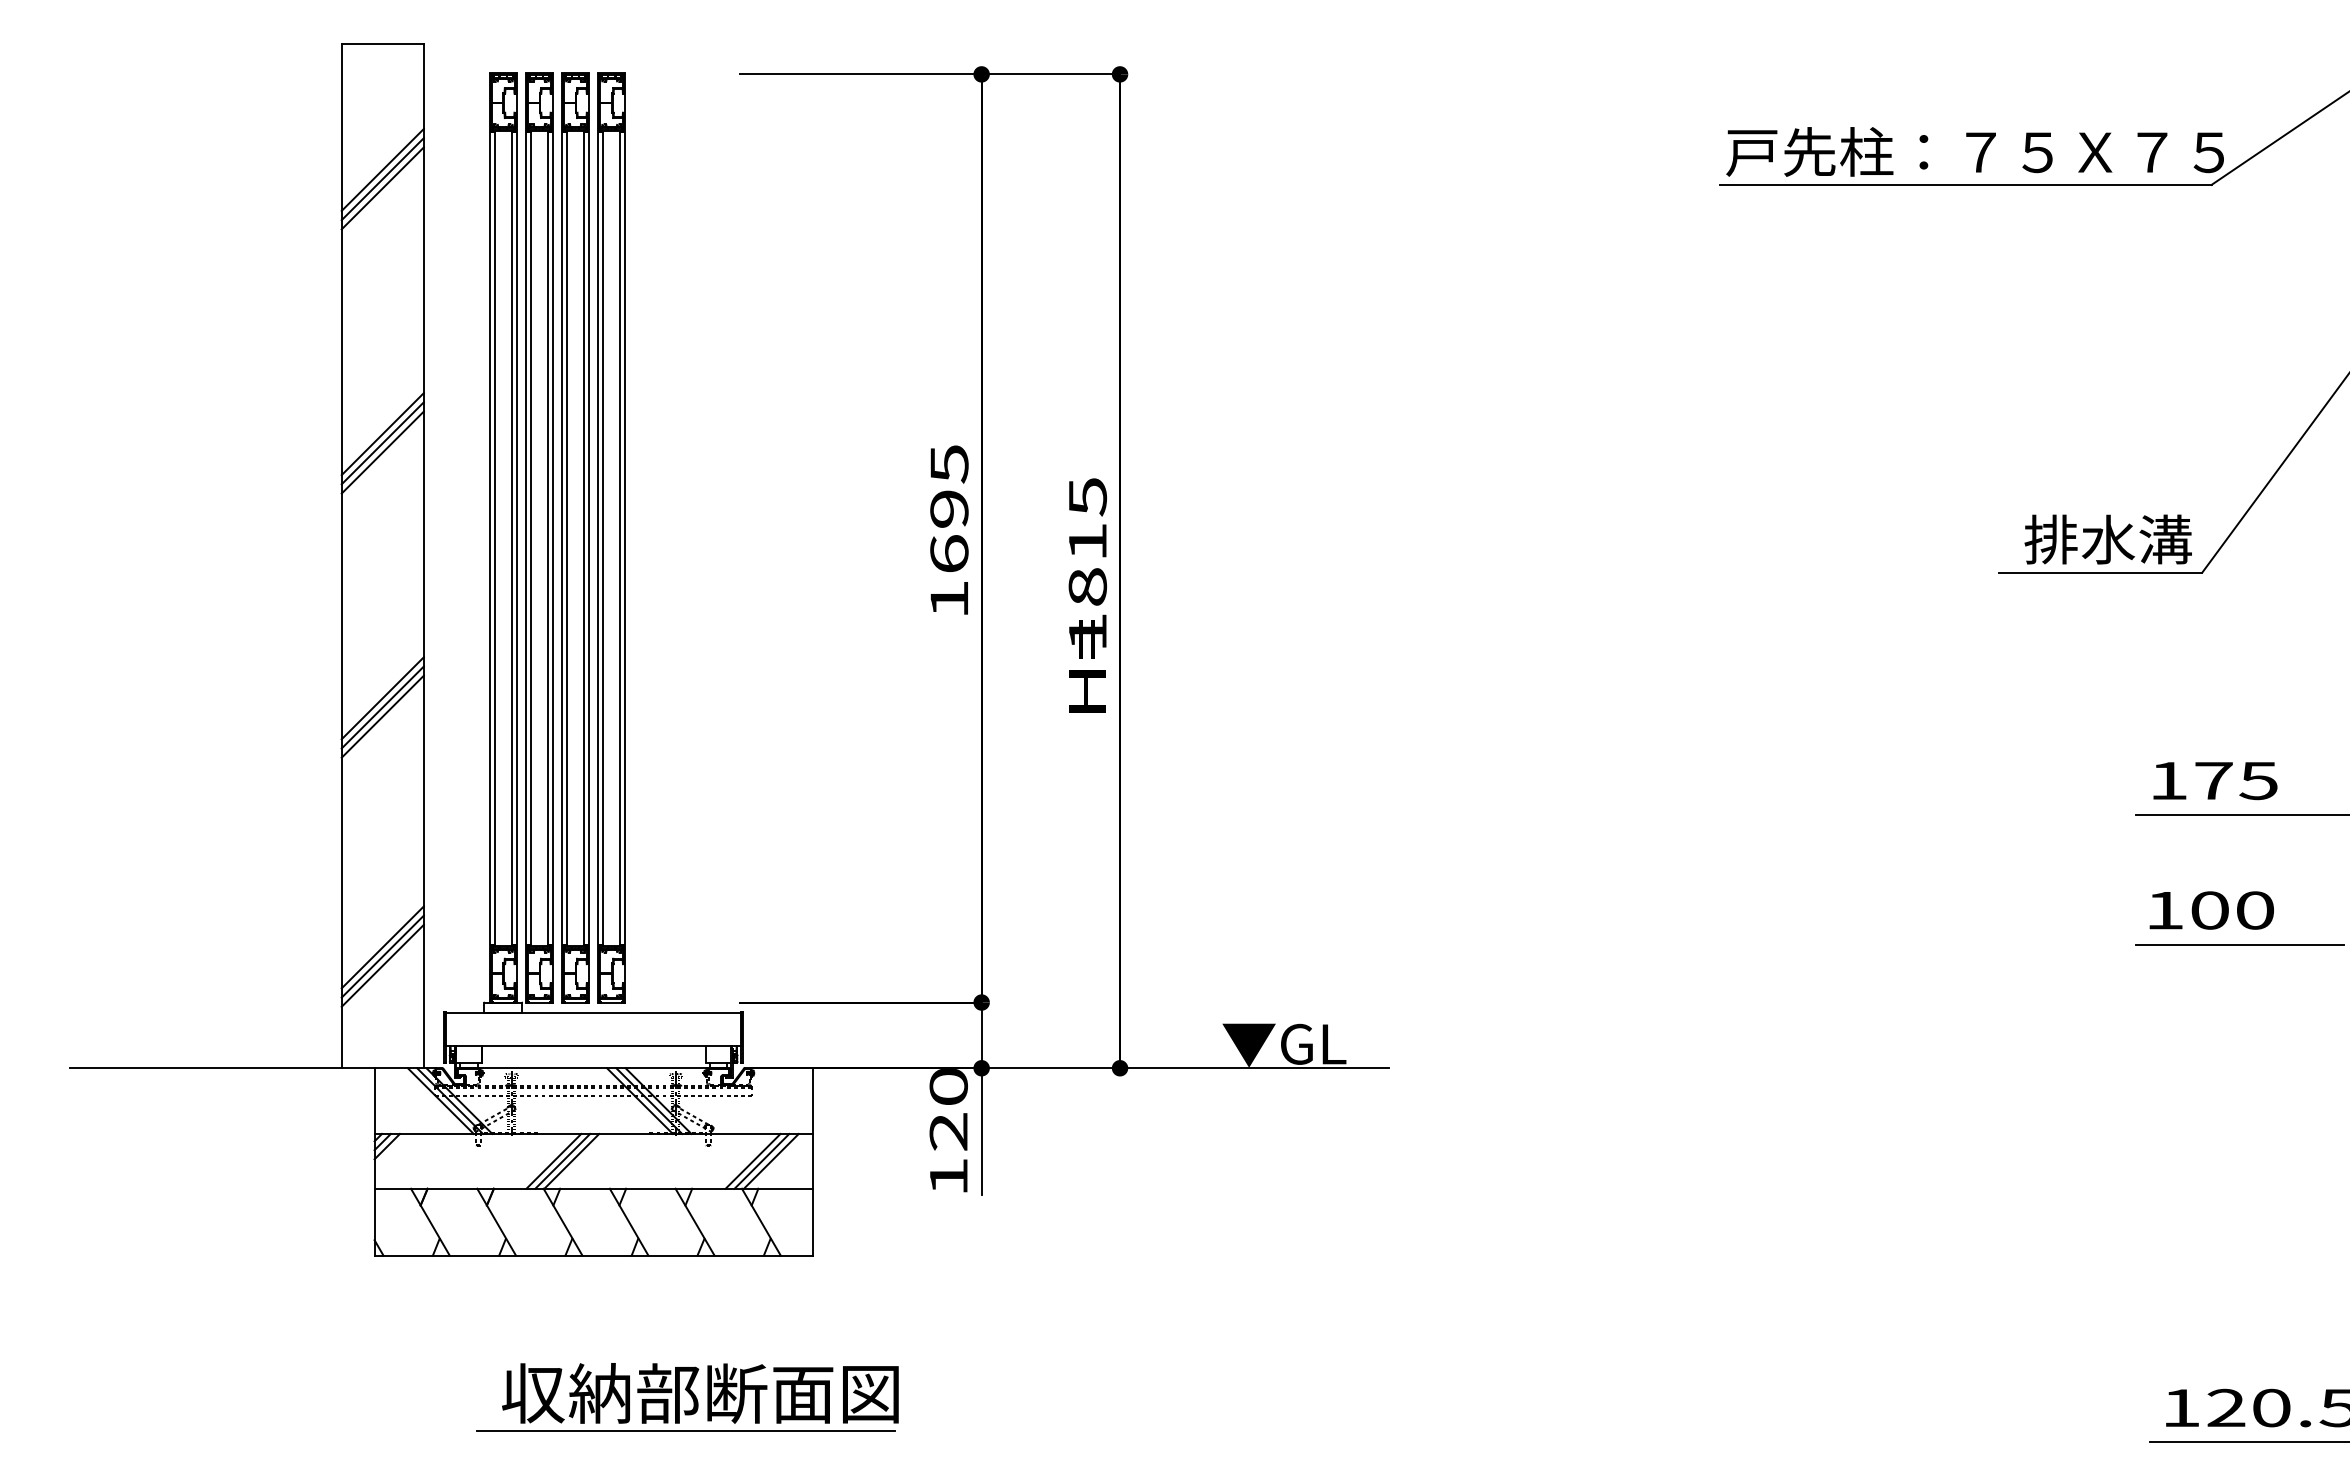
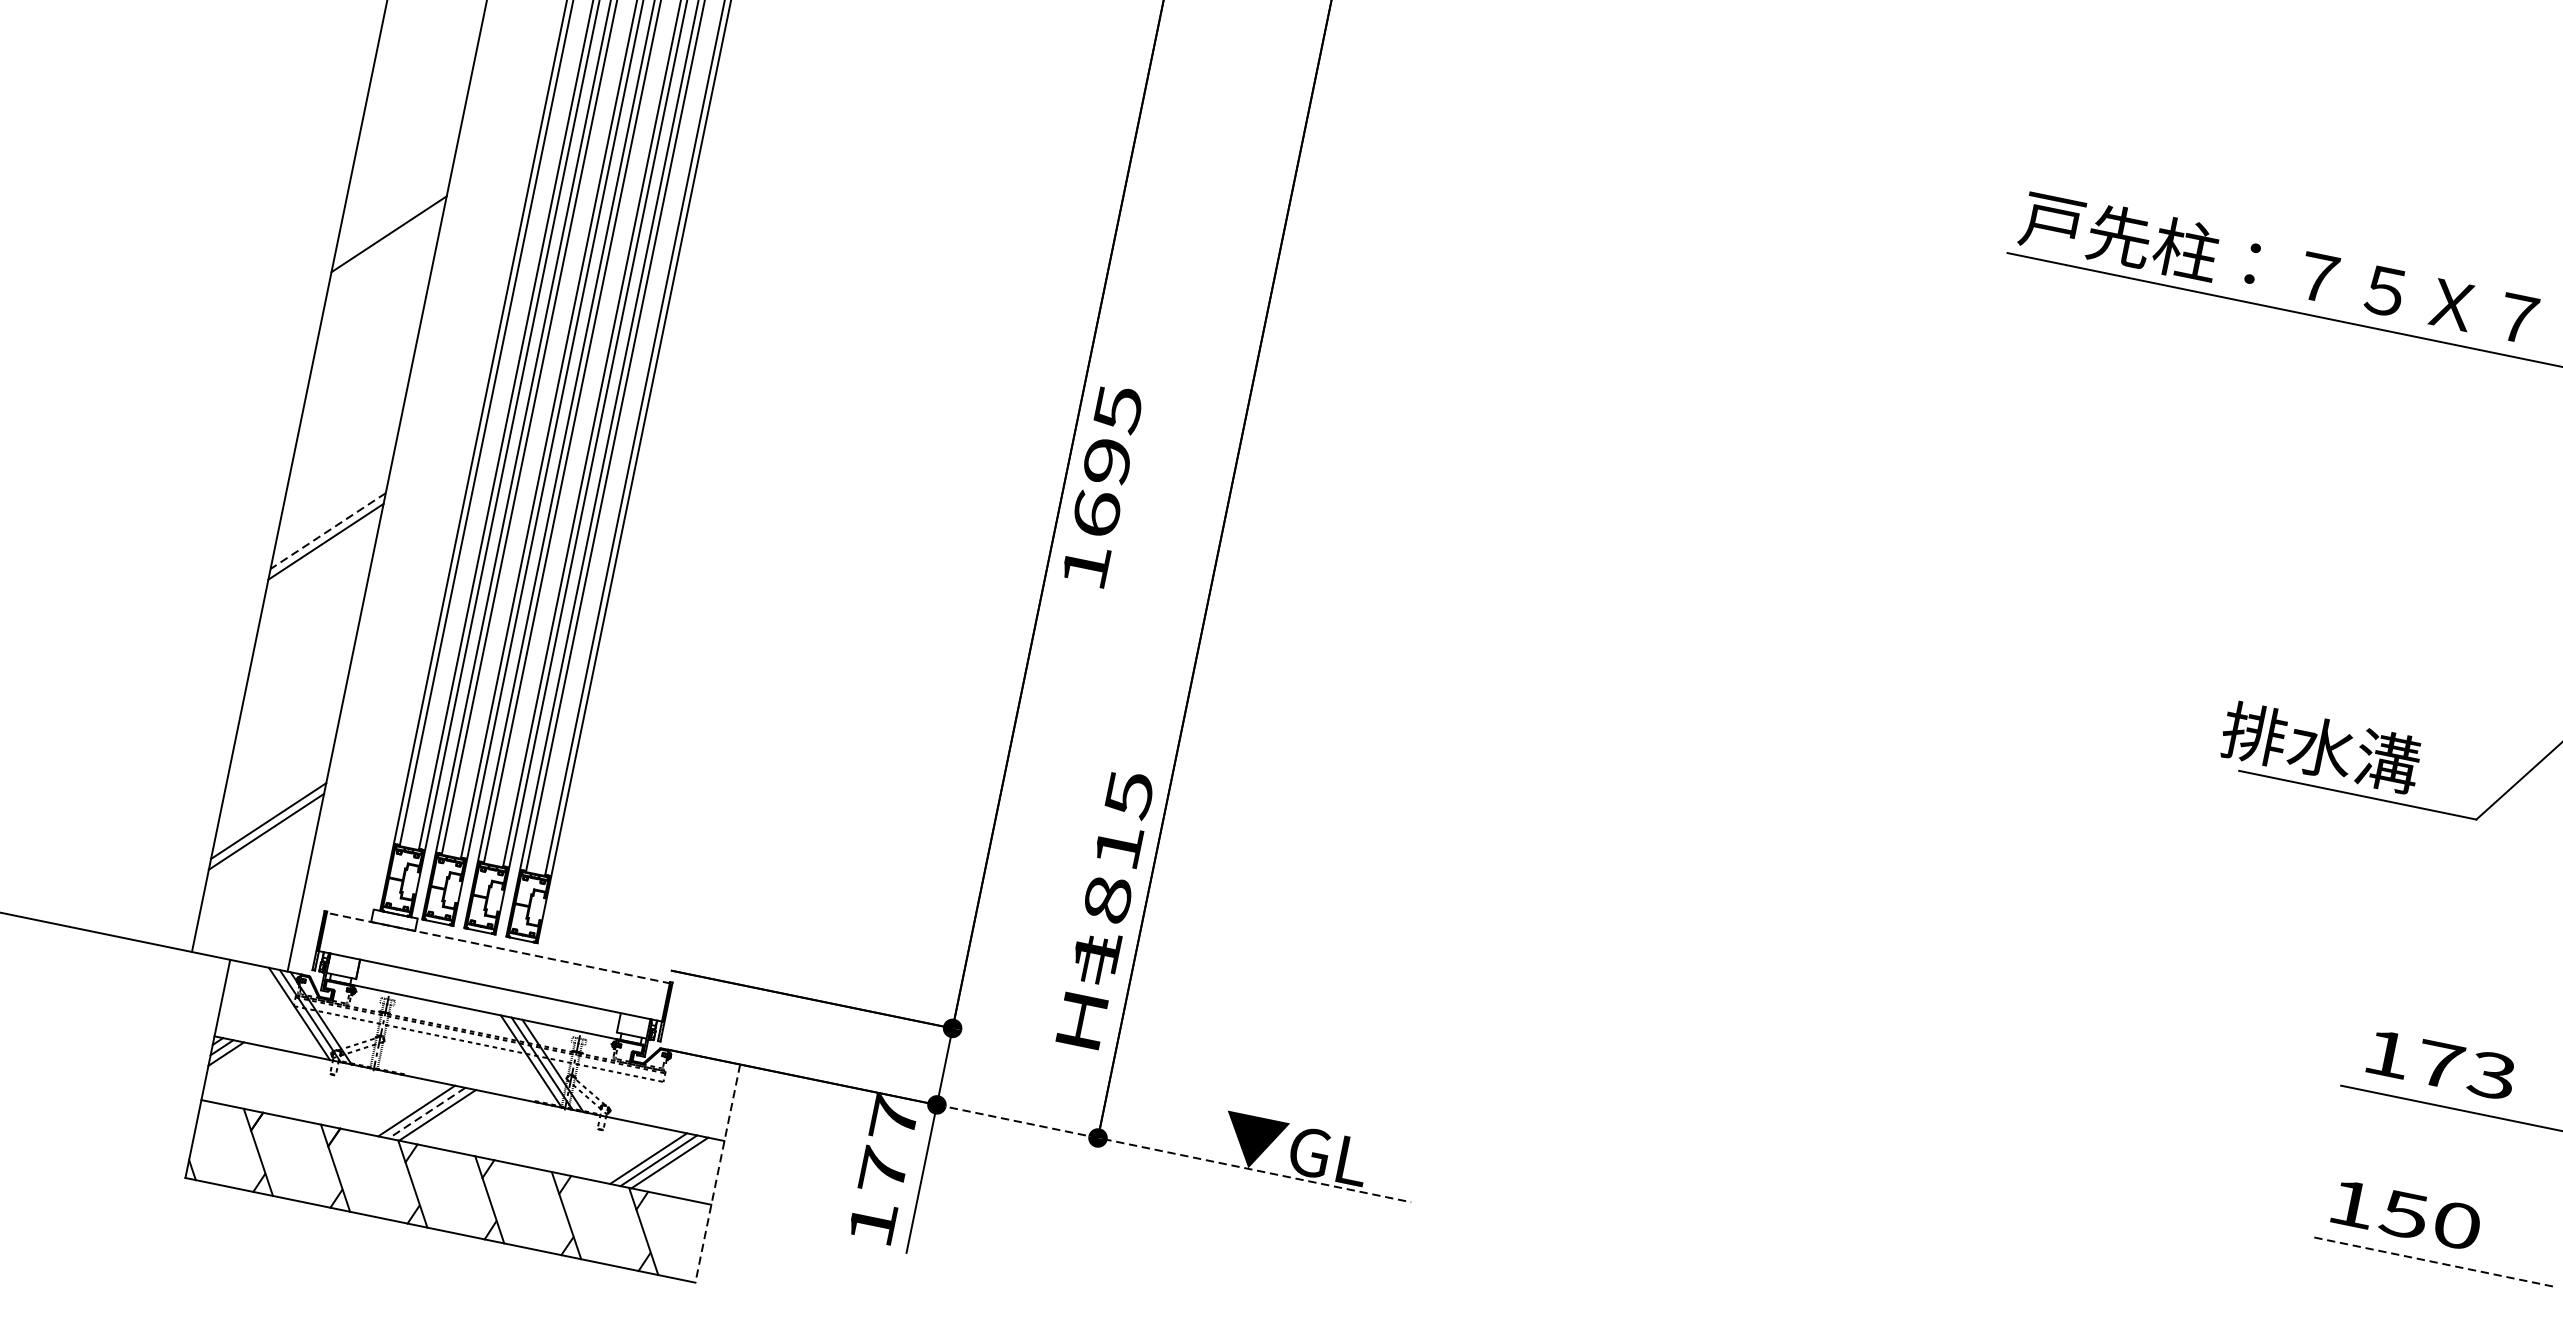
line: (382, 434) -> (390, 223), removed
line: (382, 452) -> (386, 244), removed
text: (949, 529) -> (1102, 485), moved
text: (2107, 539) -> (2320, 747), moved
text: (1087, 595) -> (1105, 909), moved
line: (382, 698) -> (327, 531), solid -> dashed
line: (382, 716) -> (323, 552), removed
text: (2258, 780) -> (2492, 1075), 175 -> 173
text: (2209, 910) -> (2403, 1214), 100 -> 150
line: (2239, 944) -> (2430, 1261), solid -> dashed
line: (382, 965) -> (263, 842), removed
line: (593, 1013) -> (498, 948), solid -> dashed
line: (1185, 1068) -> (1174, 1153), solid -> dashed
text: (948, 1109) -> (888, 1144), 120 -> 177
line: (562, 1161) -> (426, 1113), solid -> dashed
line: (812, 1161) -> (717, 1173), solid -> dashed

